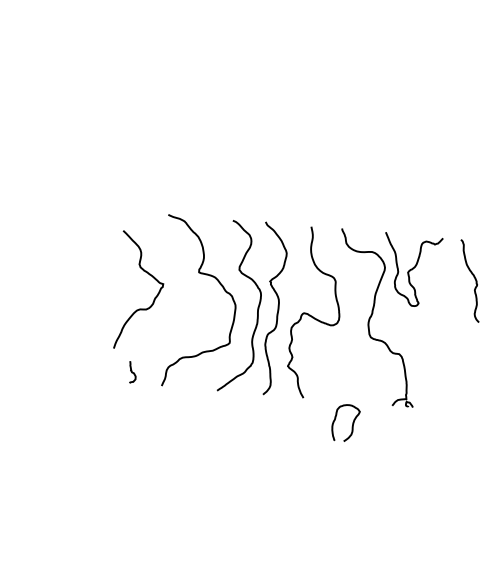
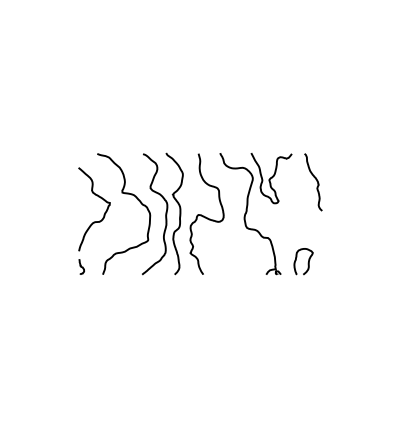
curve: (152, 299) -> (103, 214), moved
curve: (351, 426) -> (307, 263), moved

